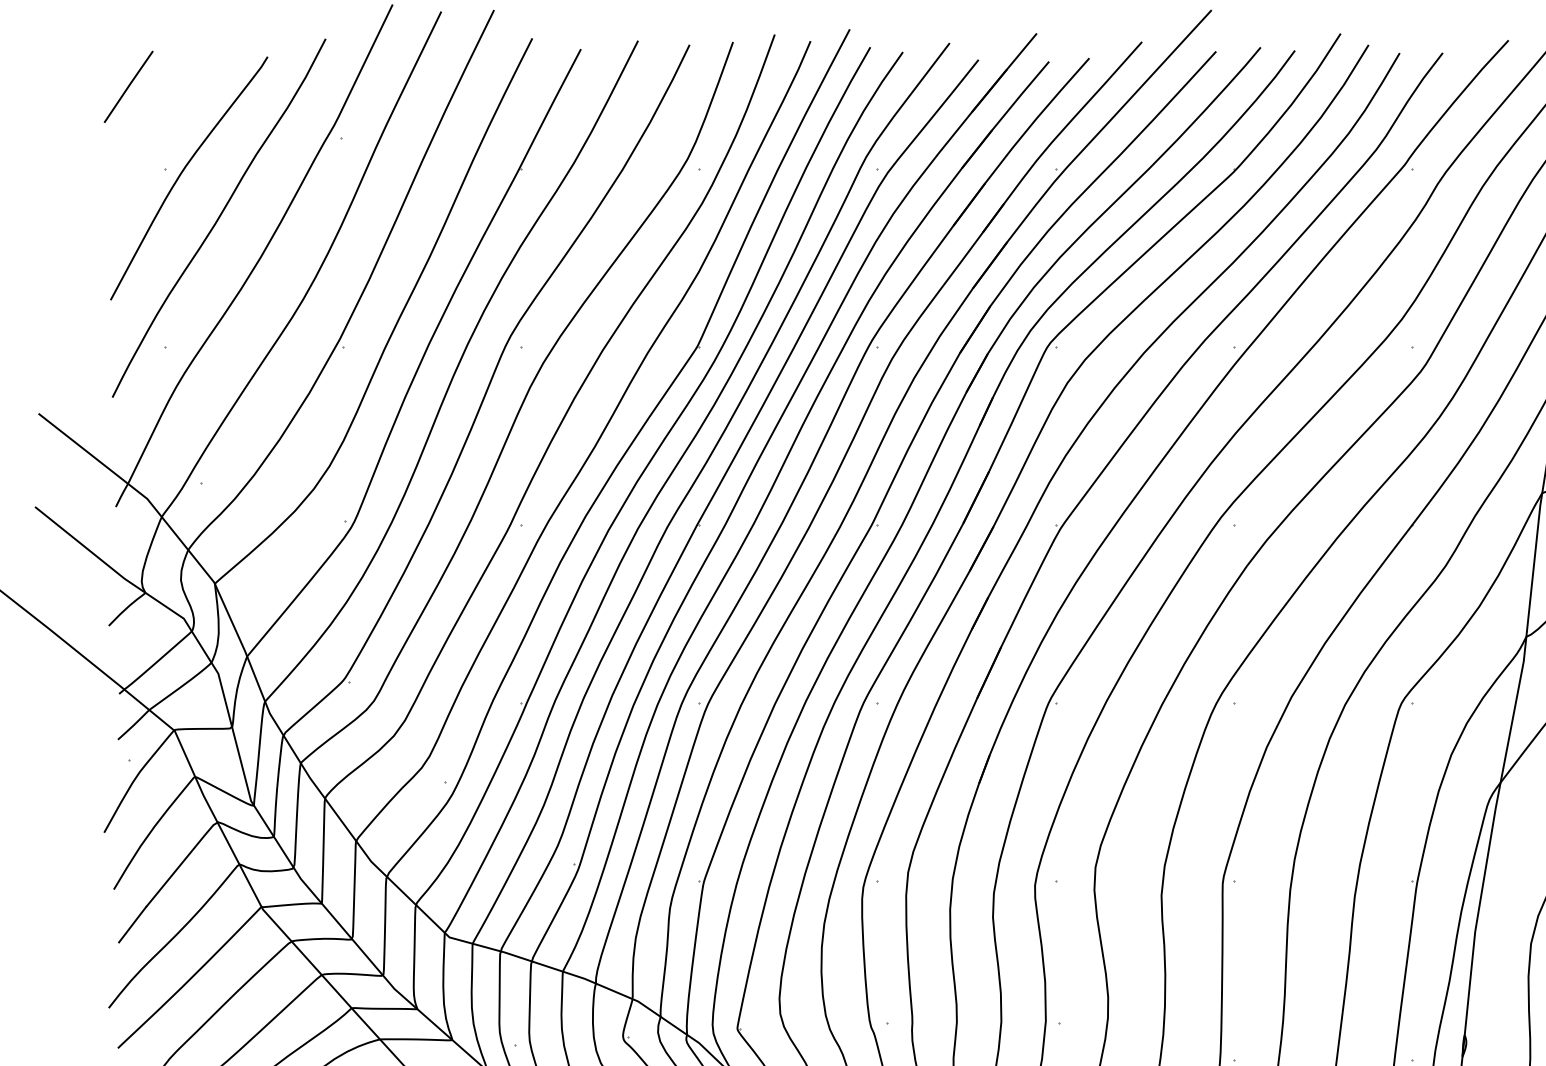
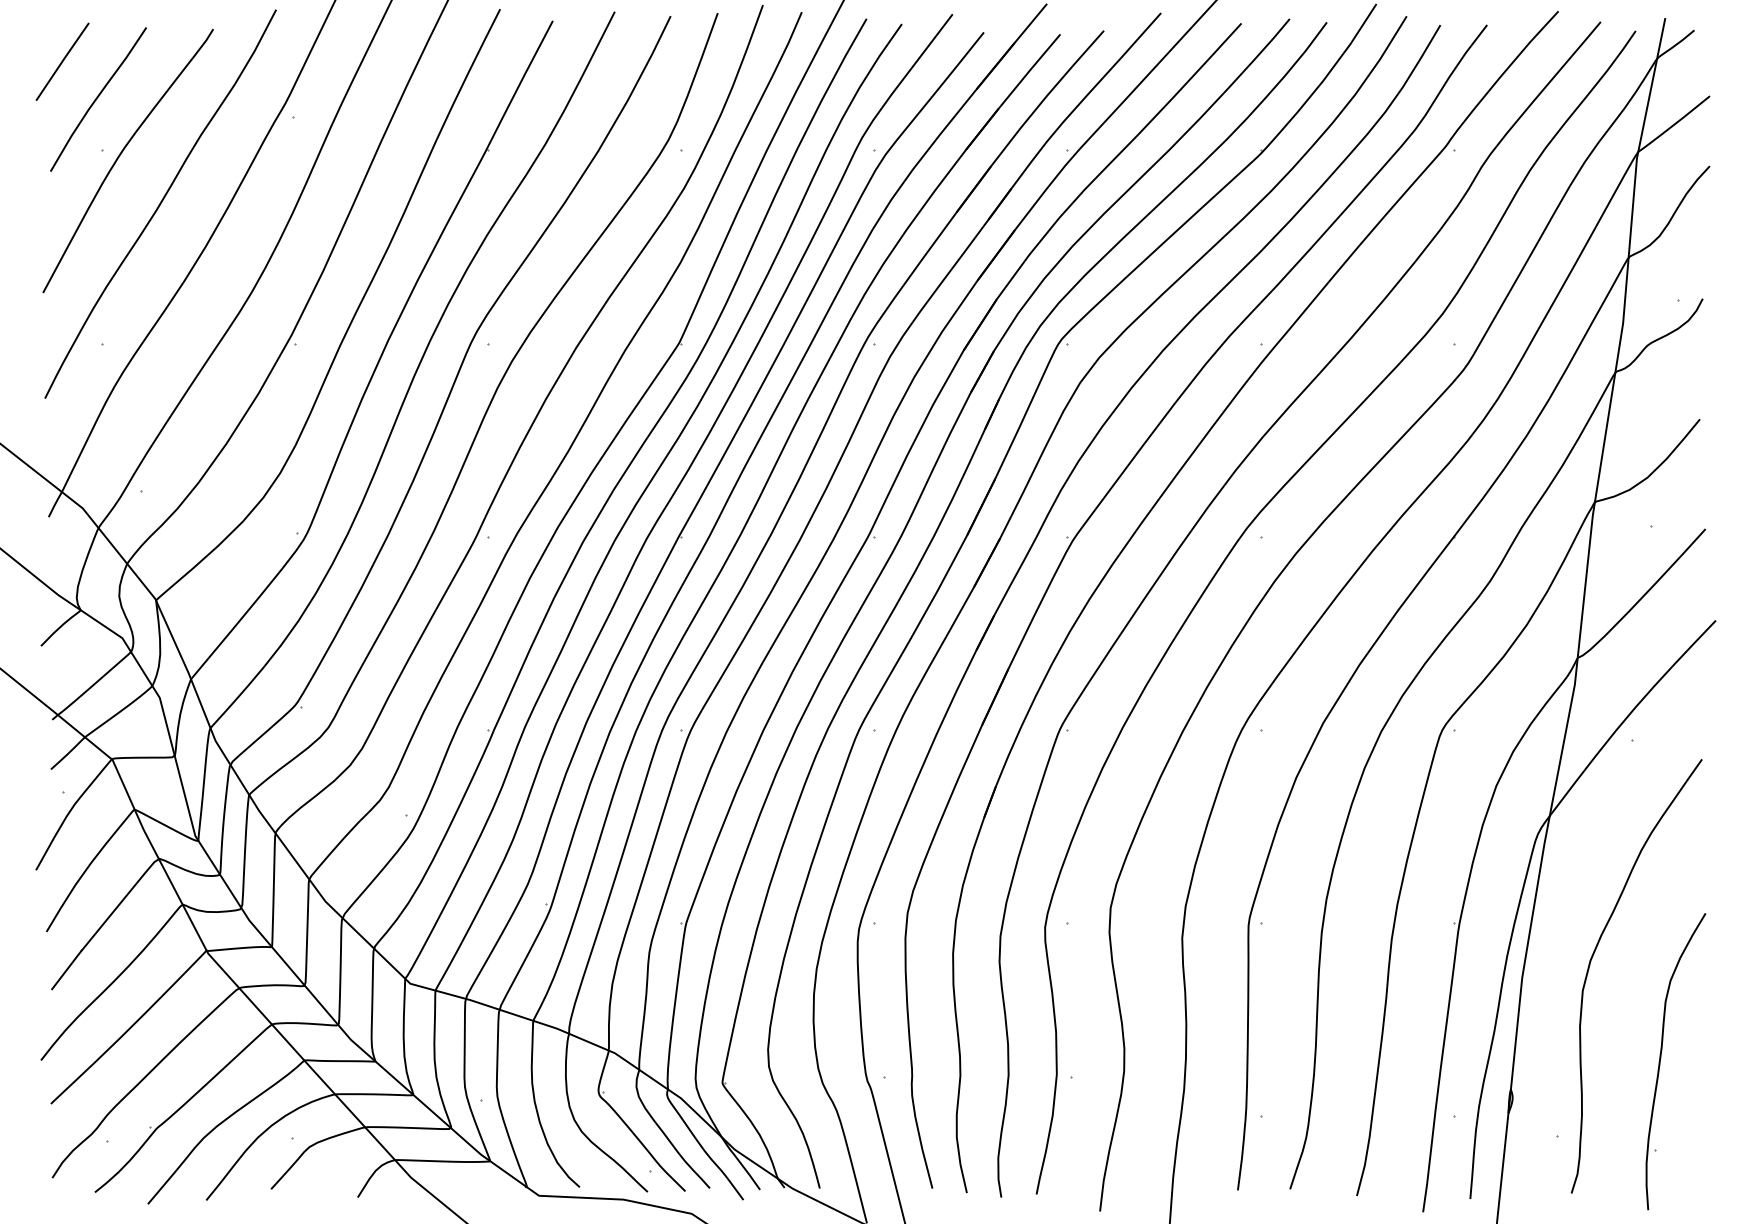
curve: (160, 121) -> (97, 99), added

